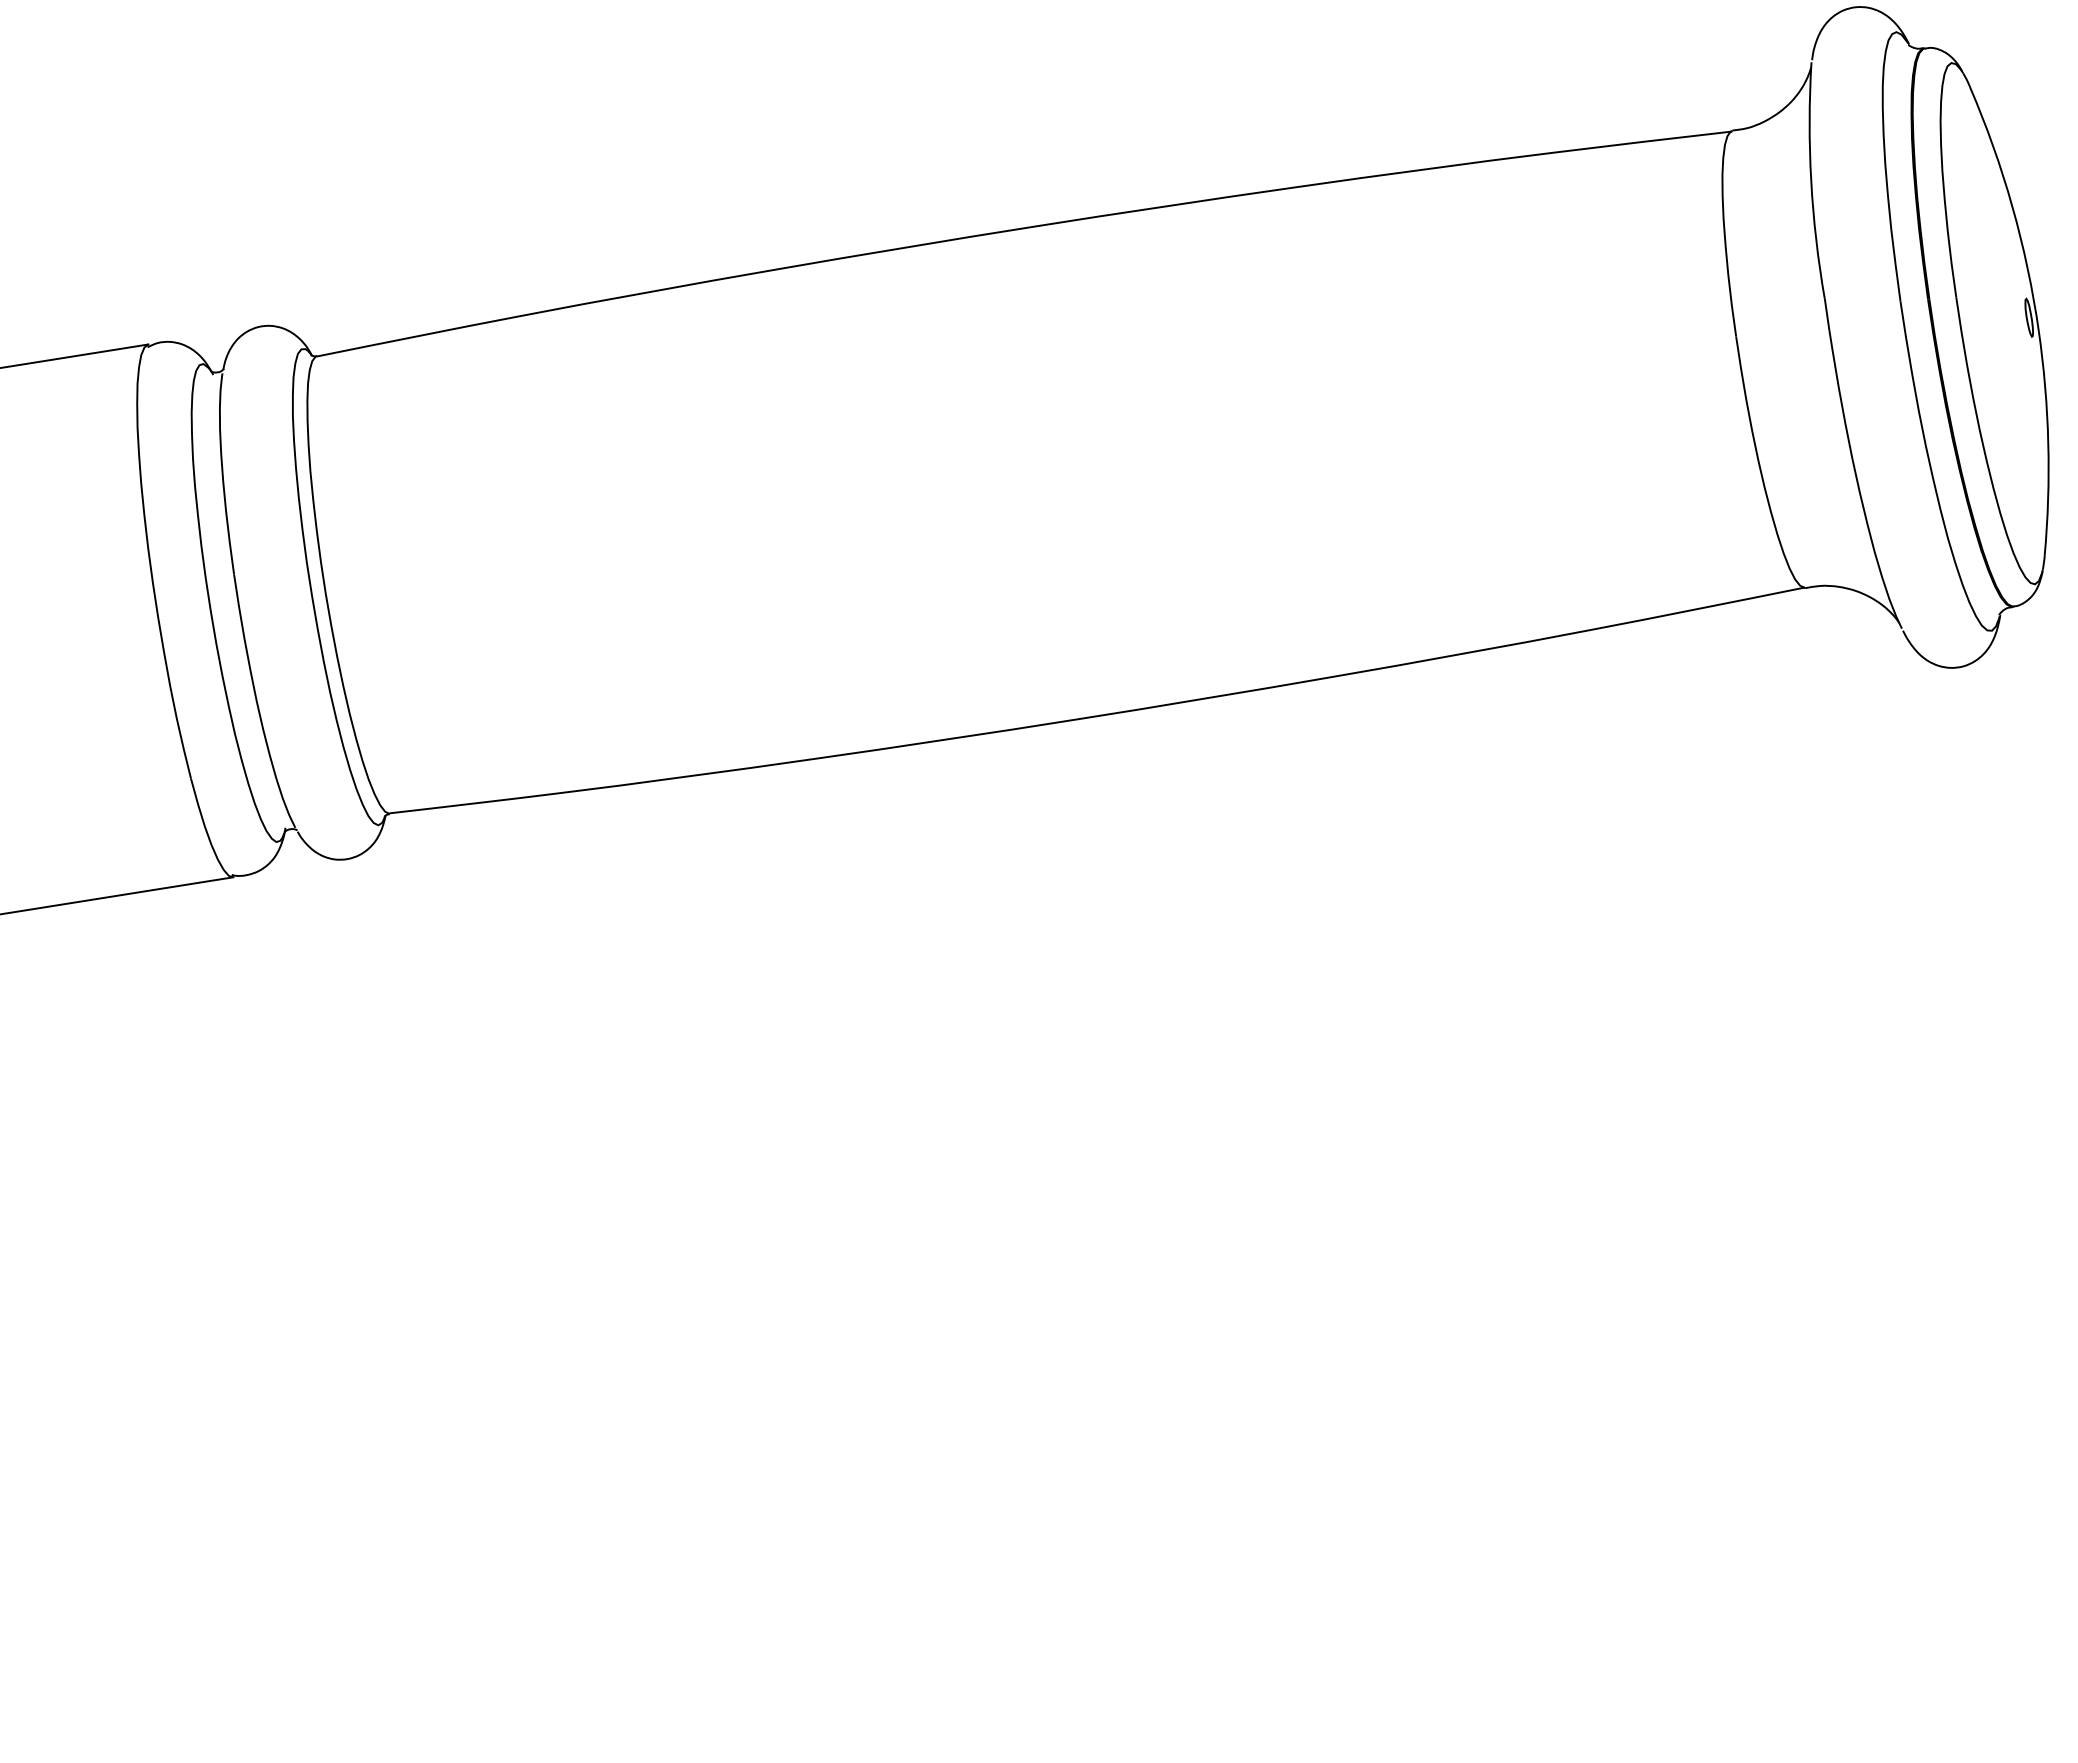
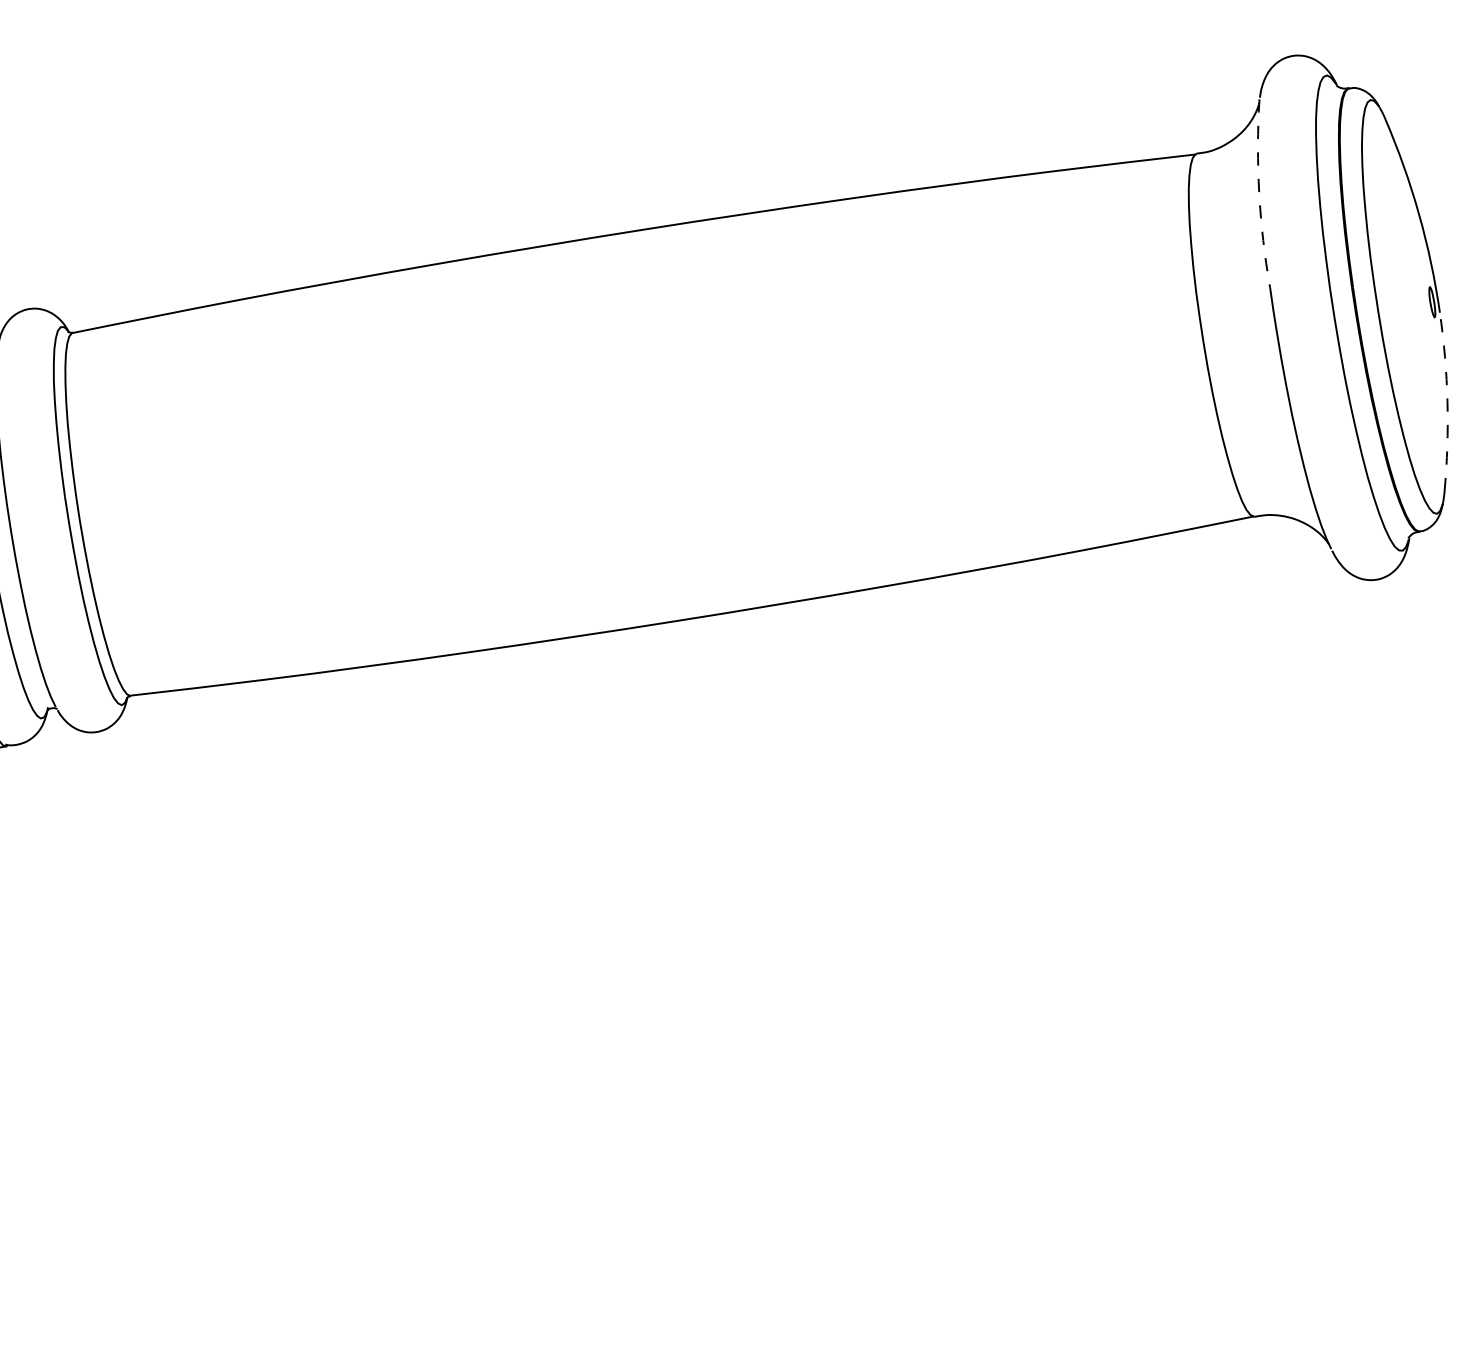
arc: (1811, 180) -> (1259, 193), solid -> dashed
arc: (2048, 443) -> (1447, 402), solid -> dashed

